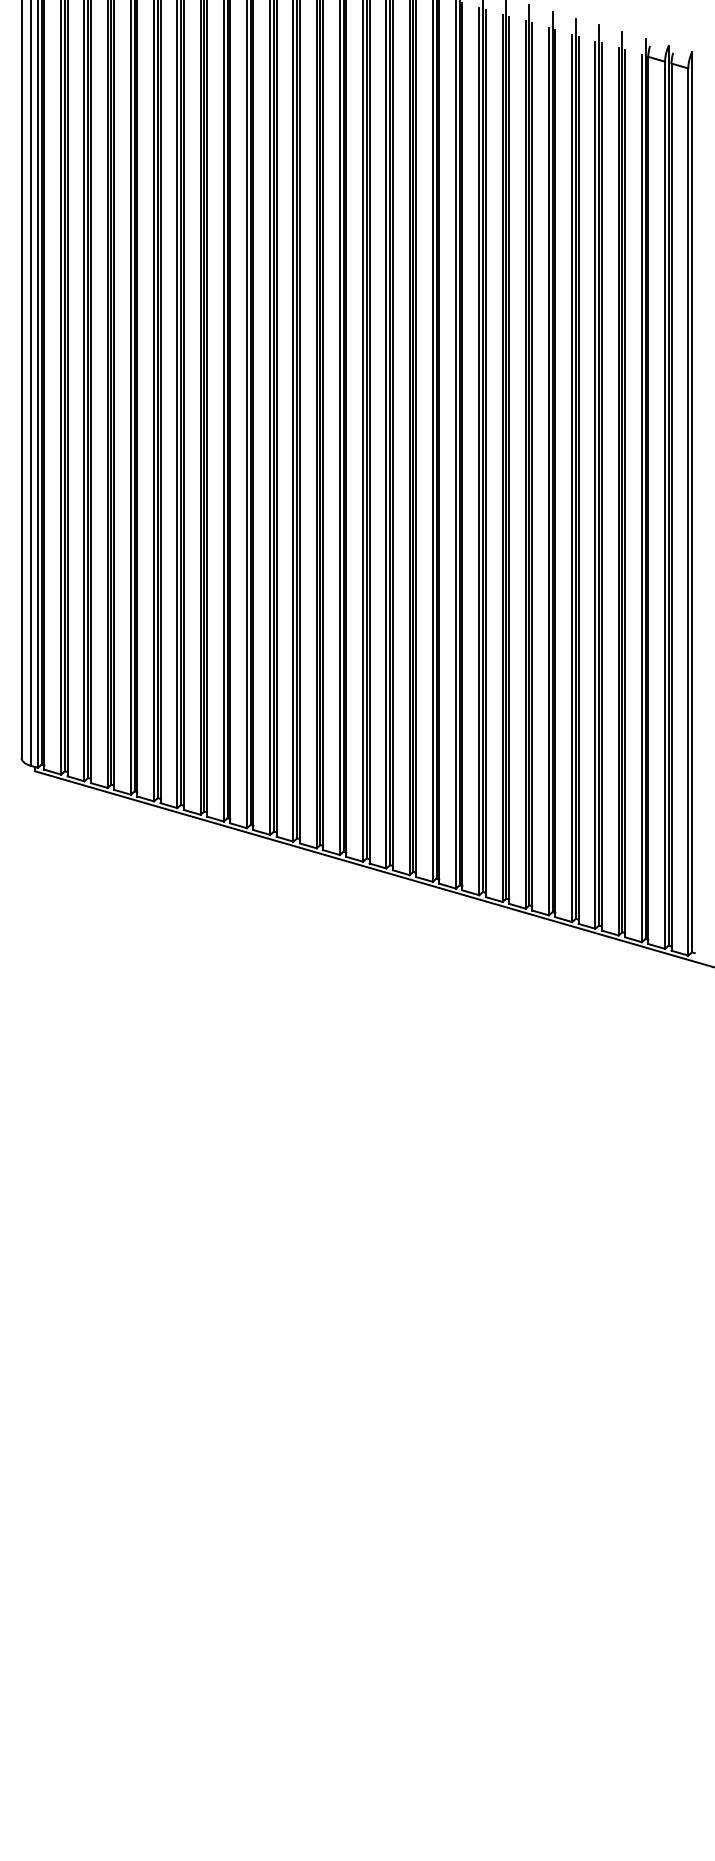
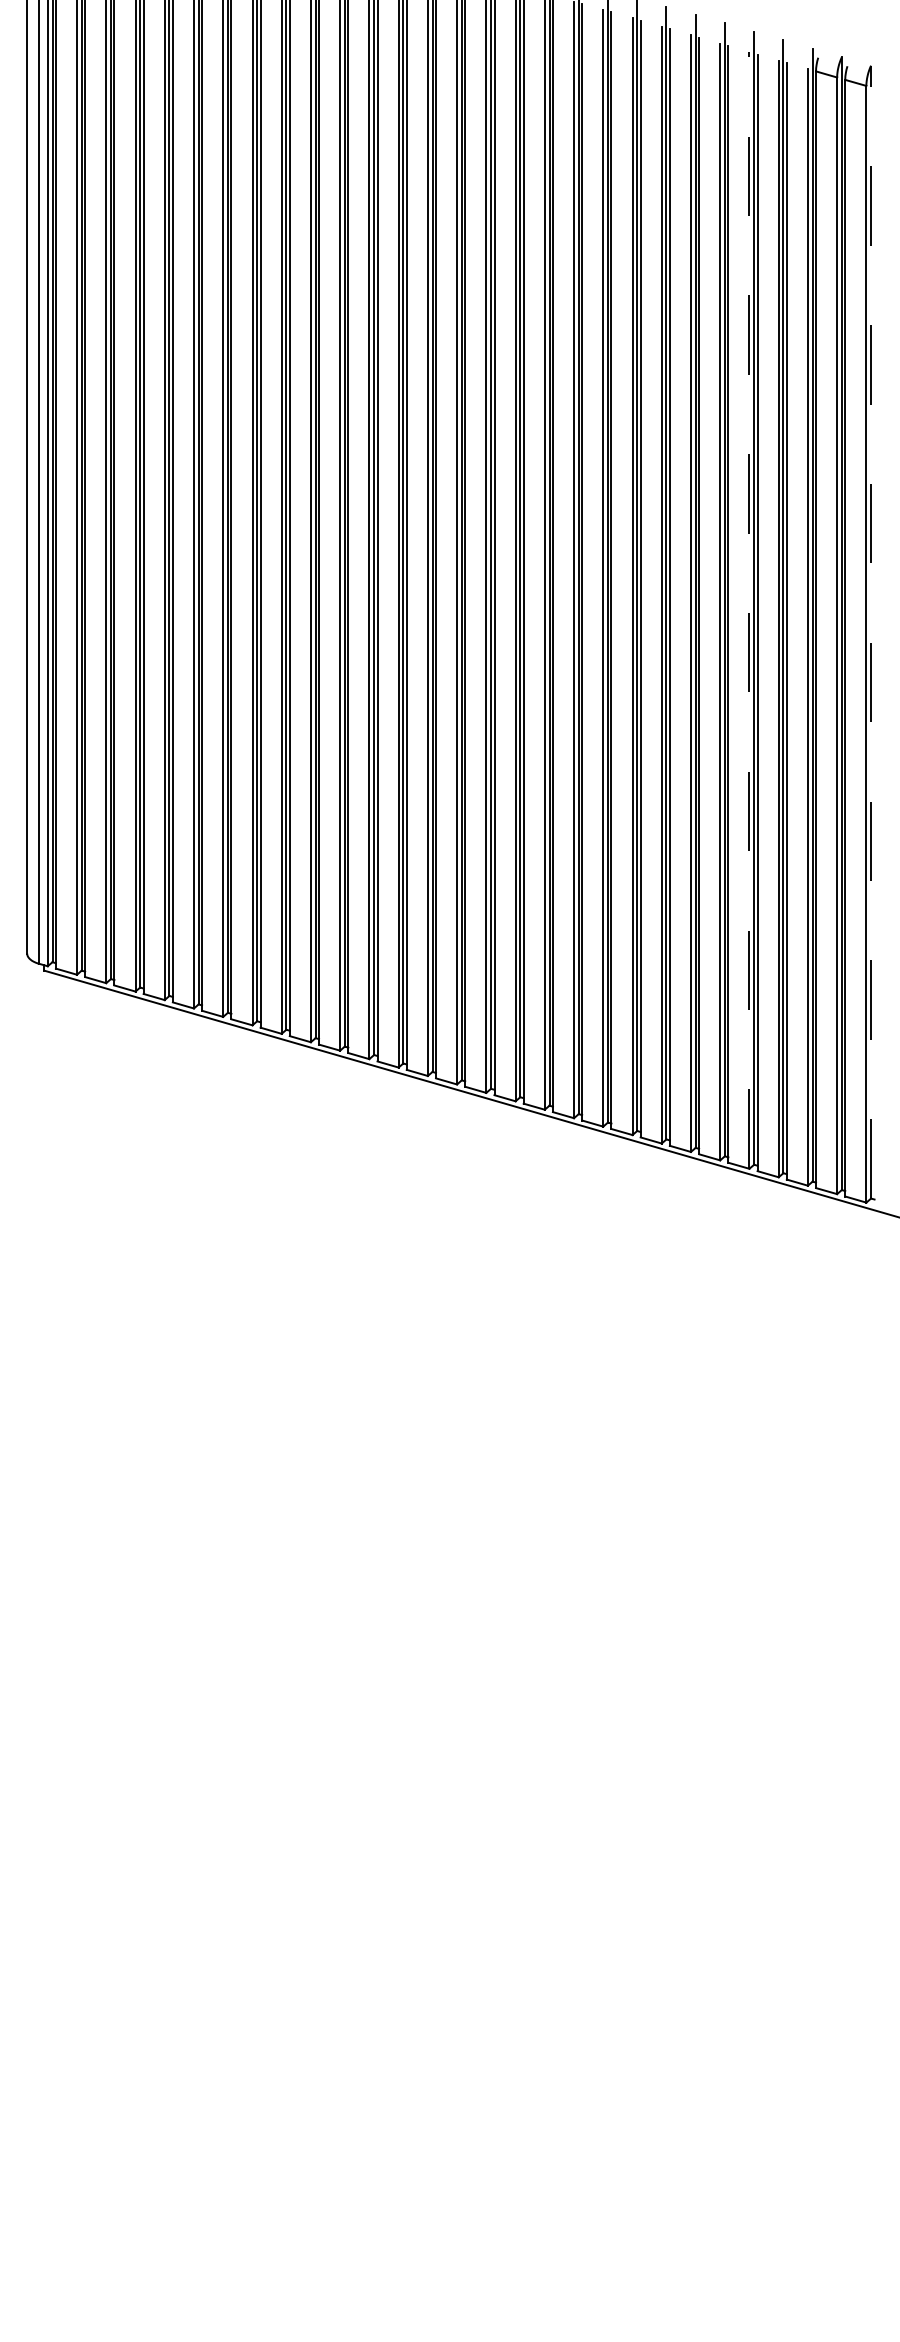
line: (595, 484) -> (749, 609), solid -> dashed
line: (692, 501) -> (871, 631), solid -> dashed

